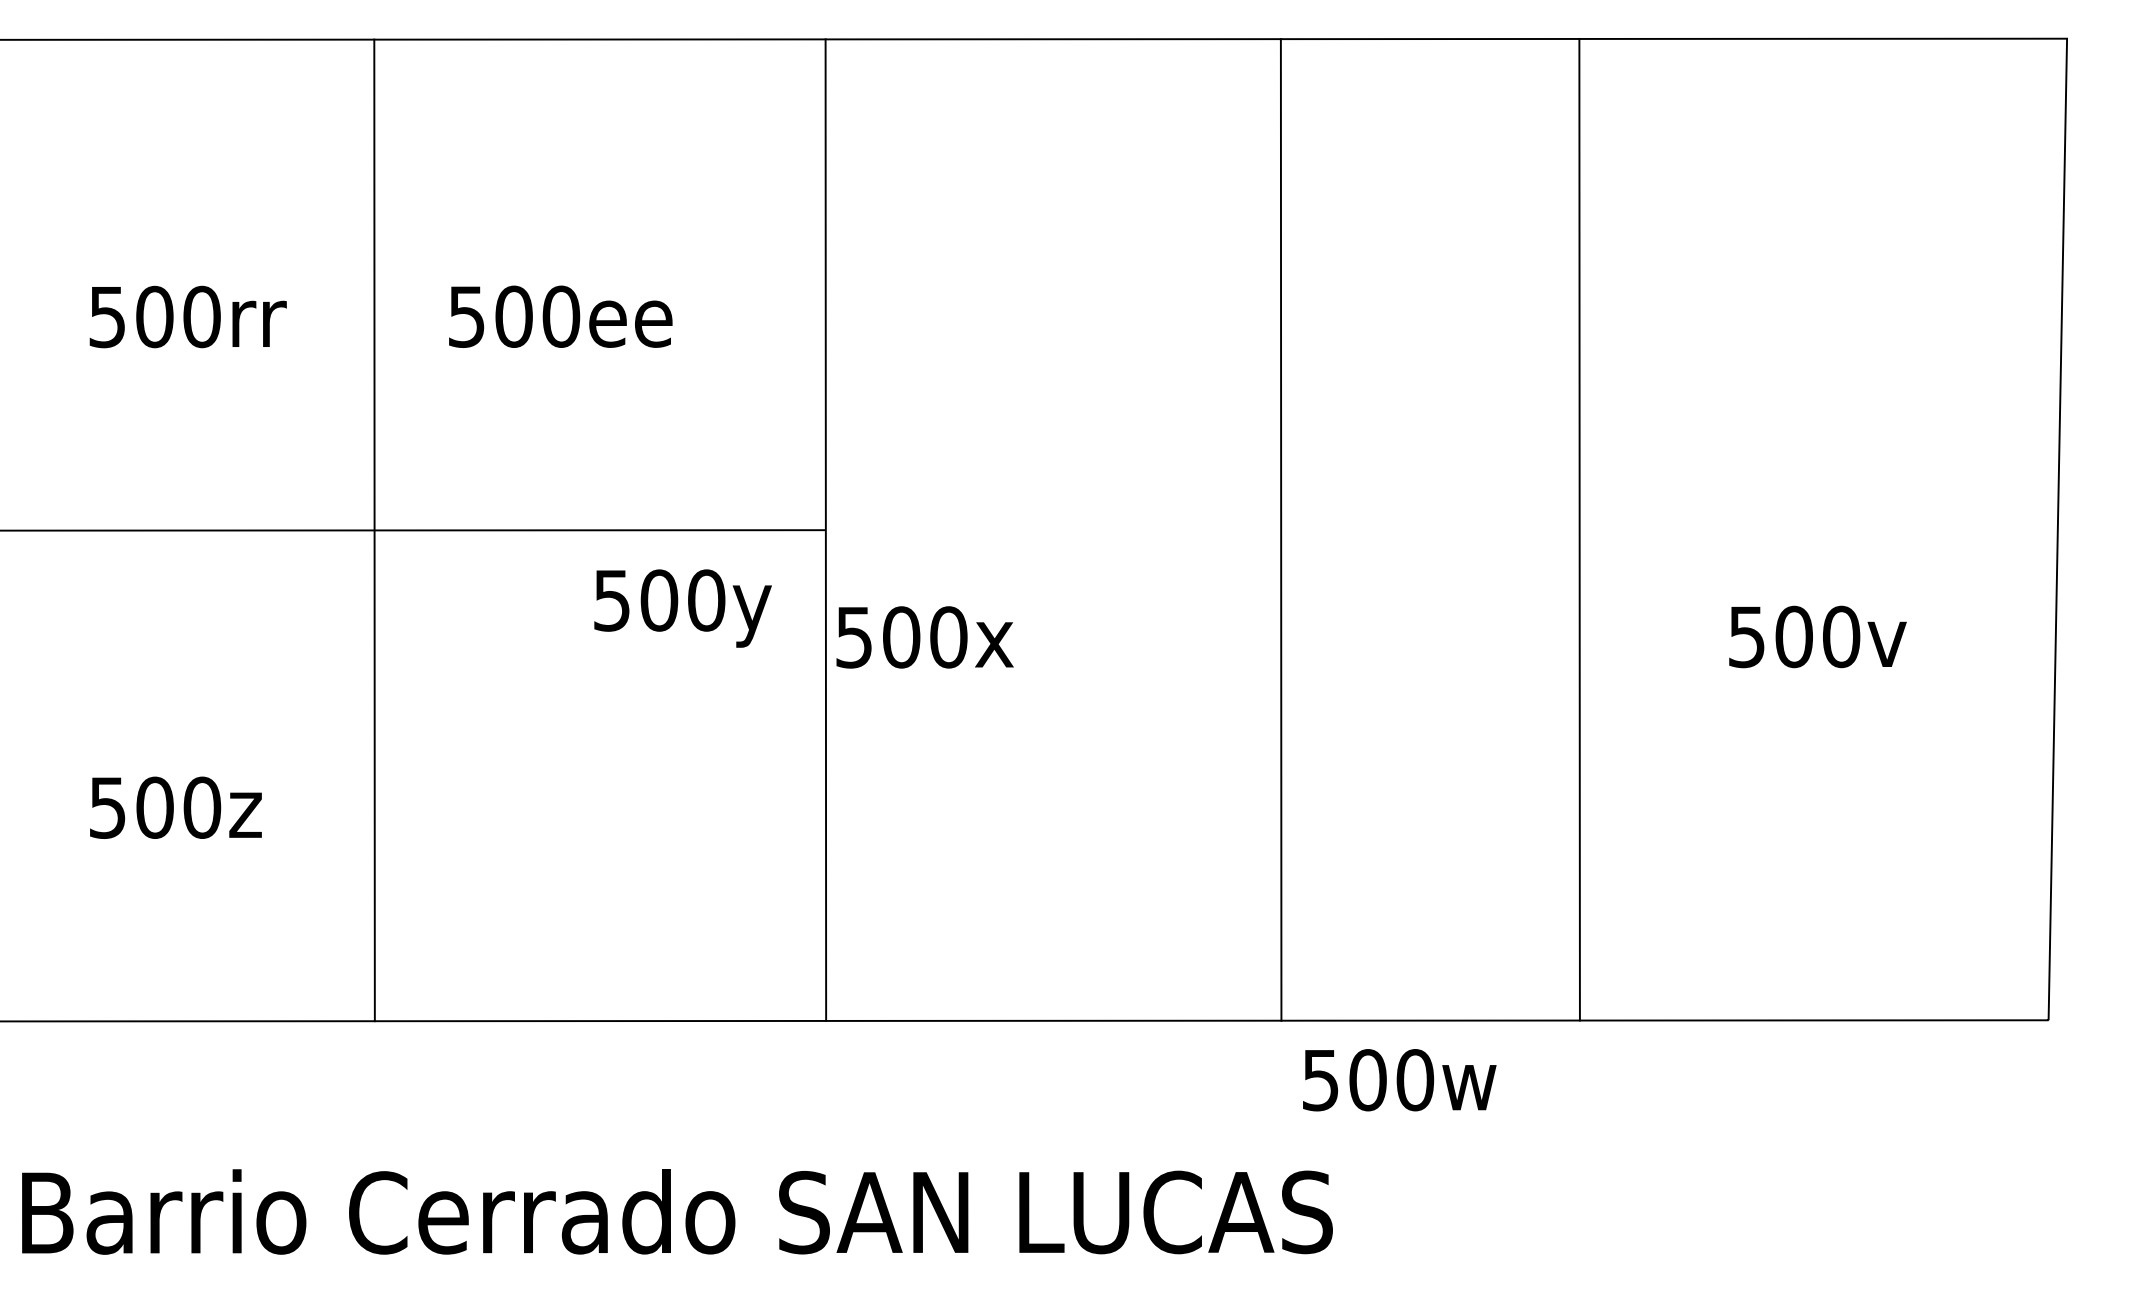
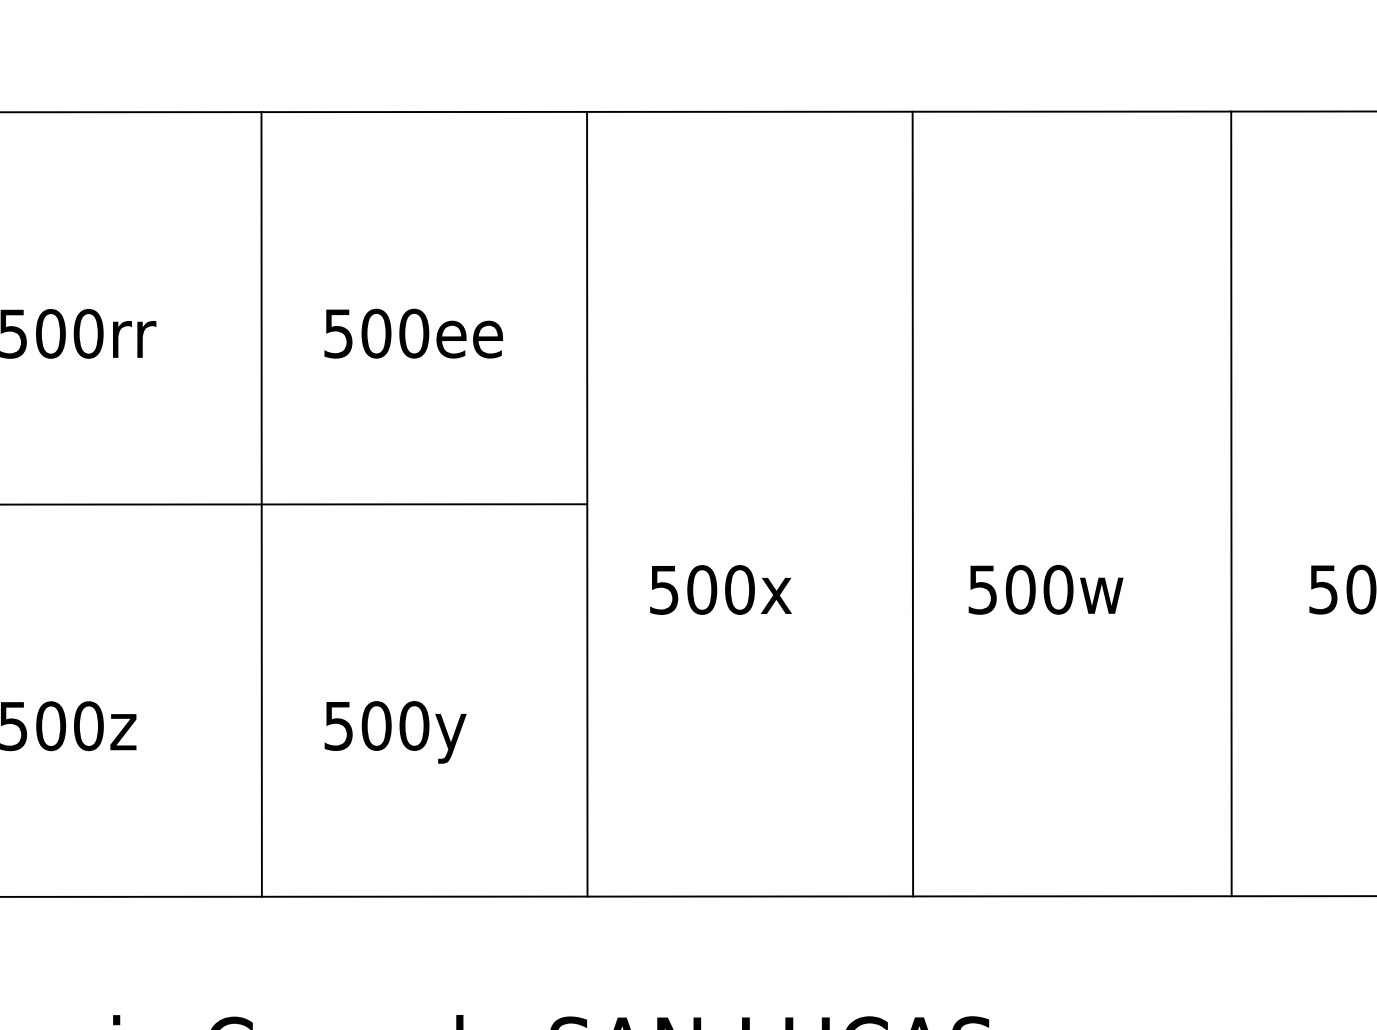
text: (560, 316) -> (413, 333), moved
line: (1280, 529) -> (912, 503), moved
line: (1579, 529) -> (1231, 503), moved
line: (374, 530) -> (261, 504), moved
text: (682, 608) -> (395, 732), moved
text: (924, 637) -> (720, 590), moved
text: (1399, 1080) -> (1045, 590), moved

